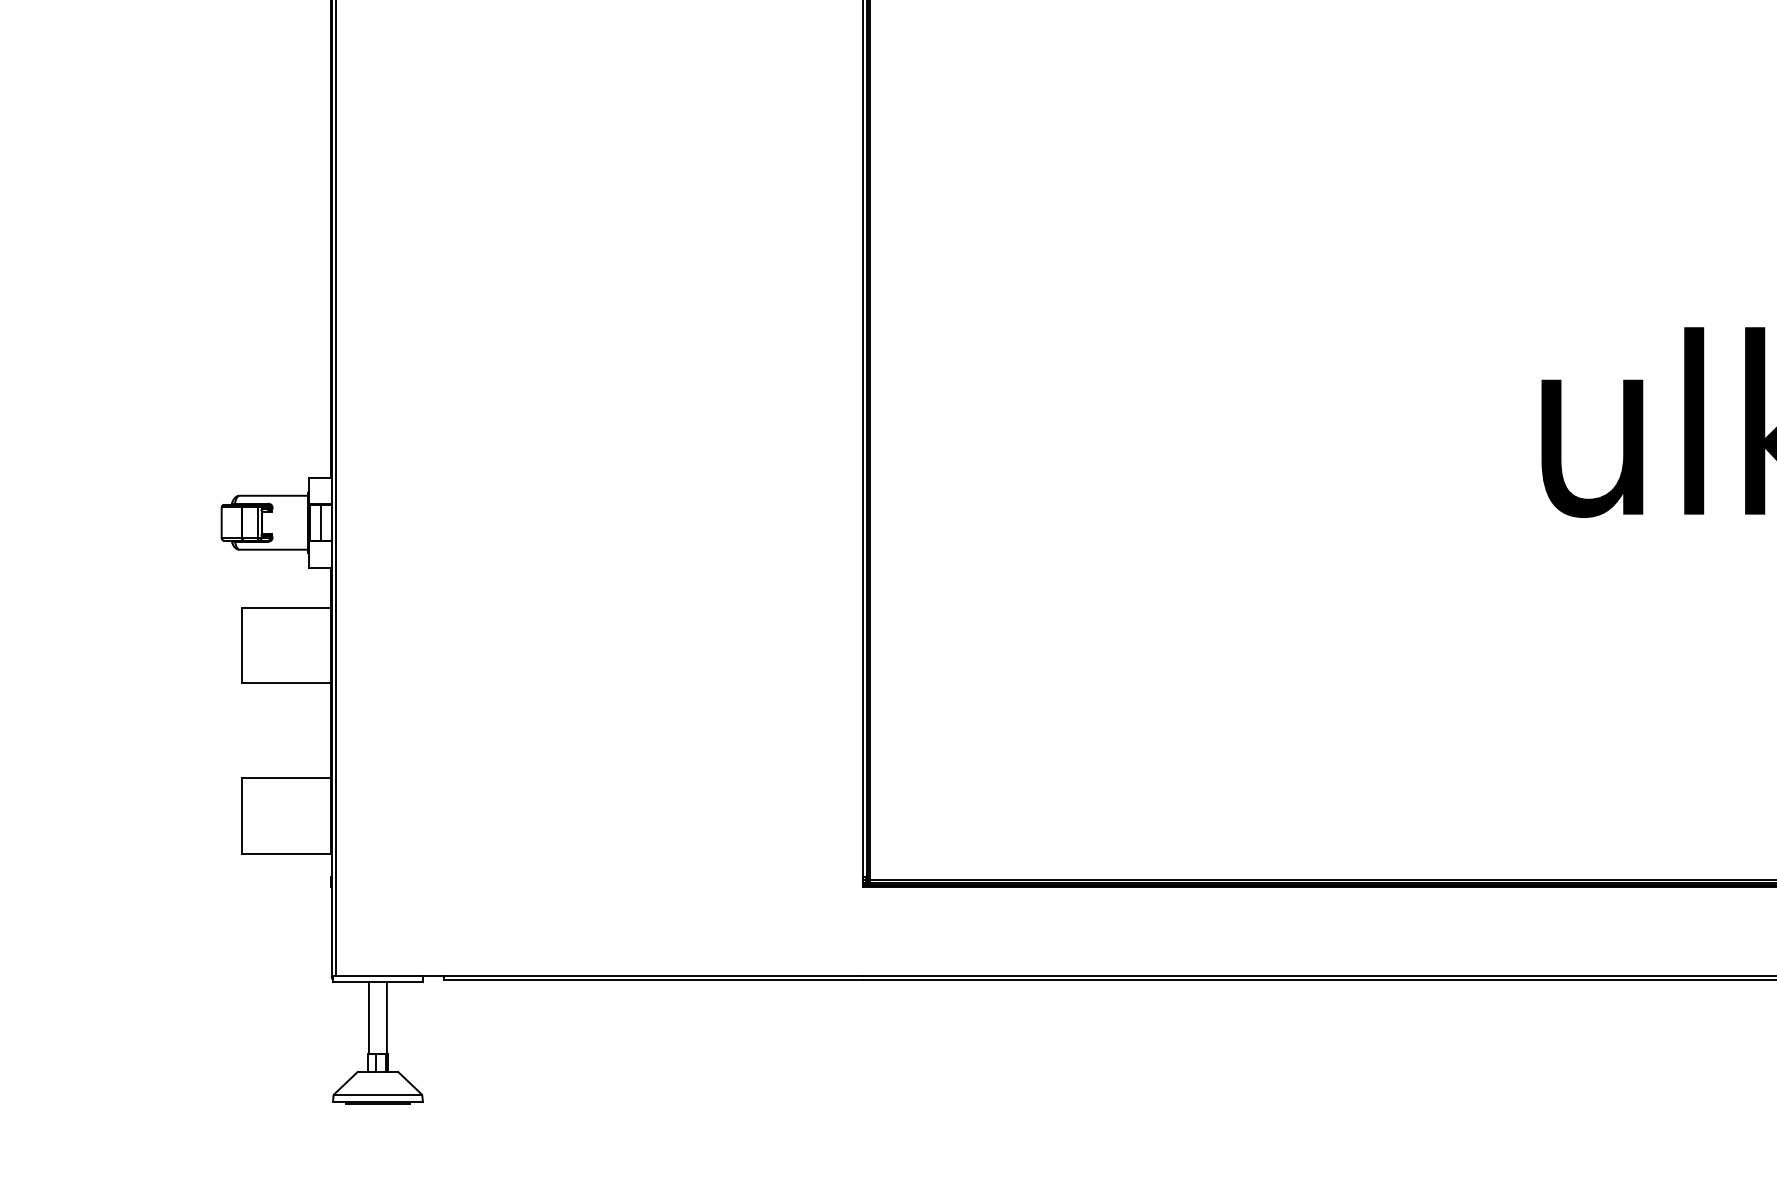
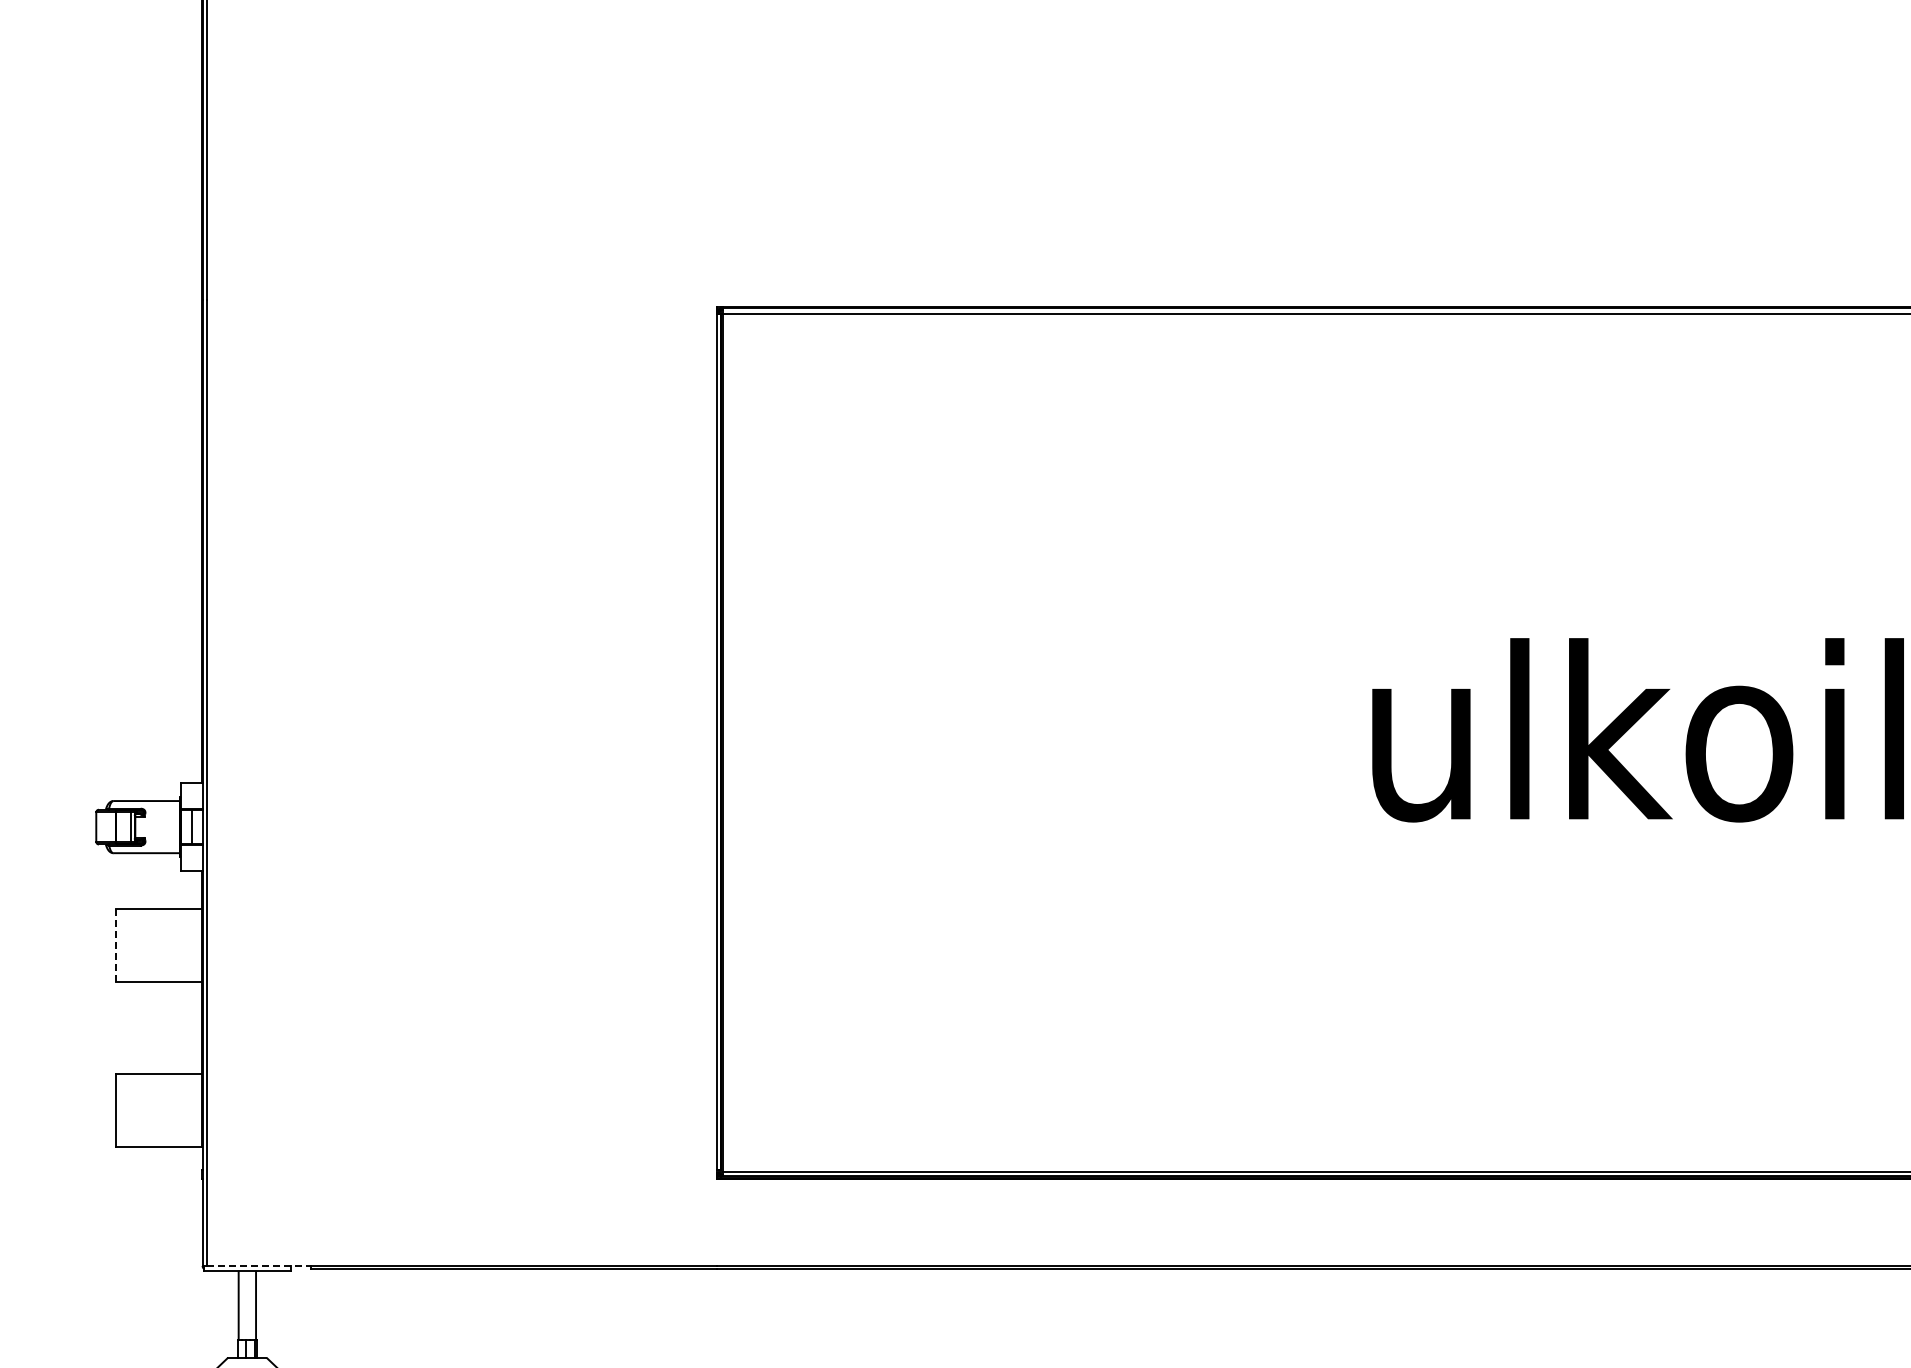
line: (241, 646) -> (115, 946), solid -> dashed
line: (390, 976) -> (259, 1265), solid -> dashed

